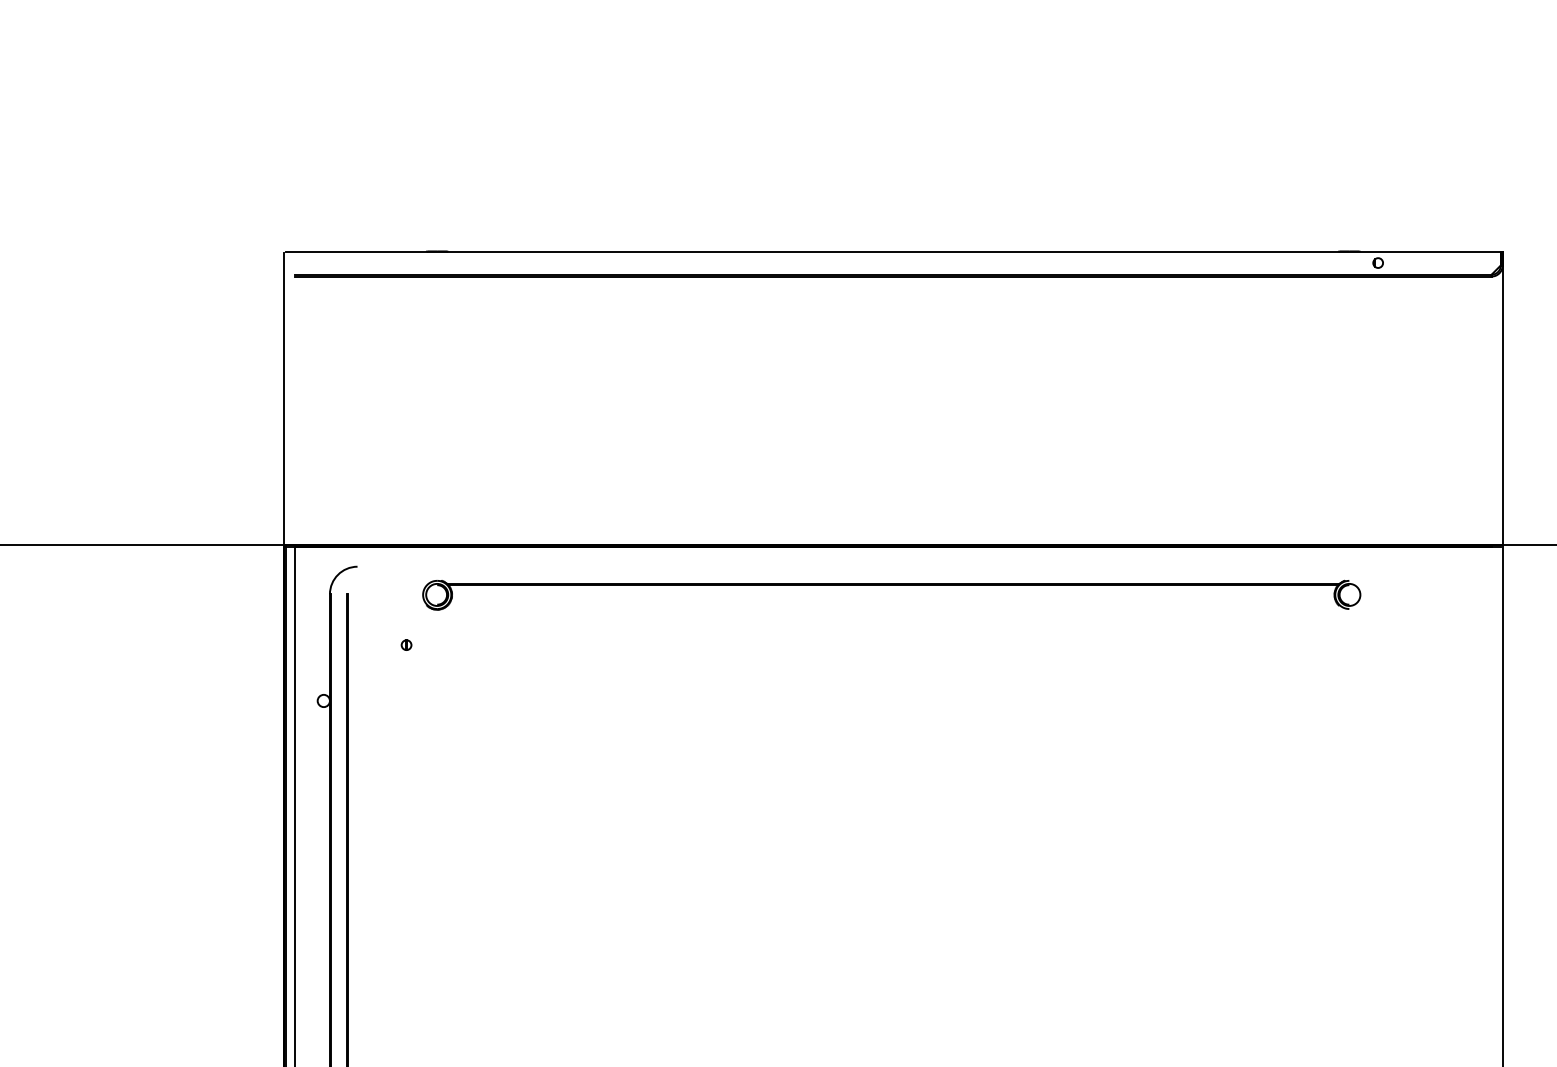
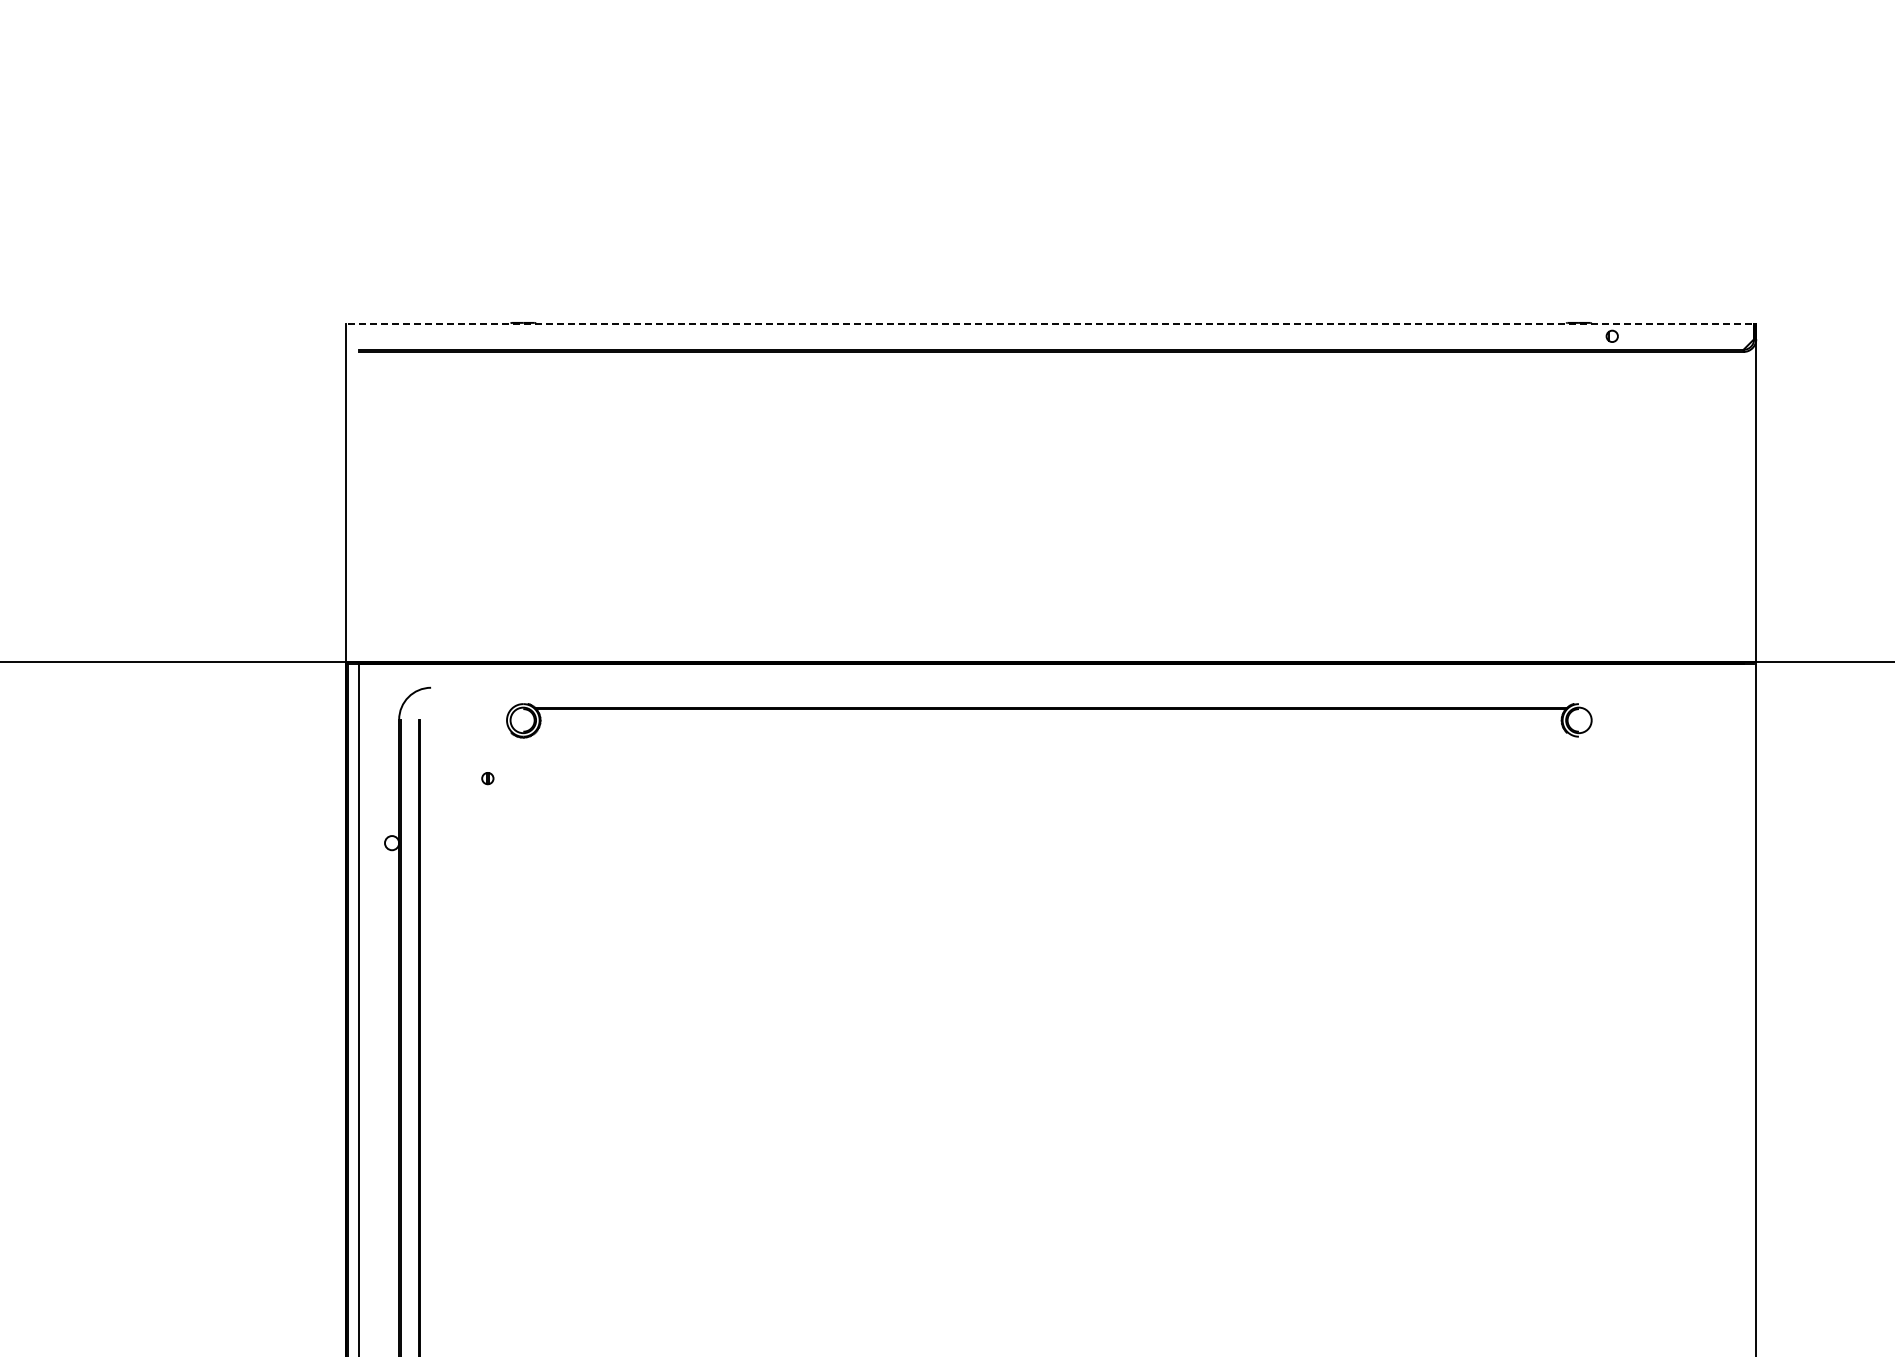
line: (893, 251) -> (1051, 323), solid -> dashed

